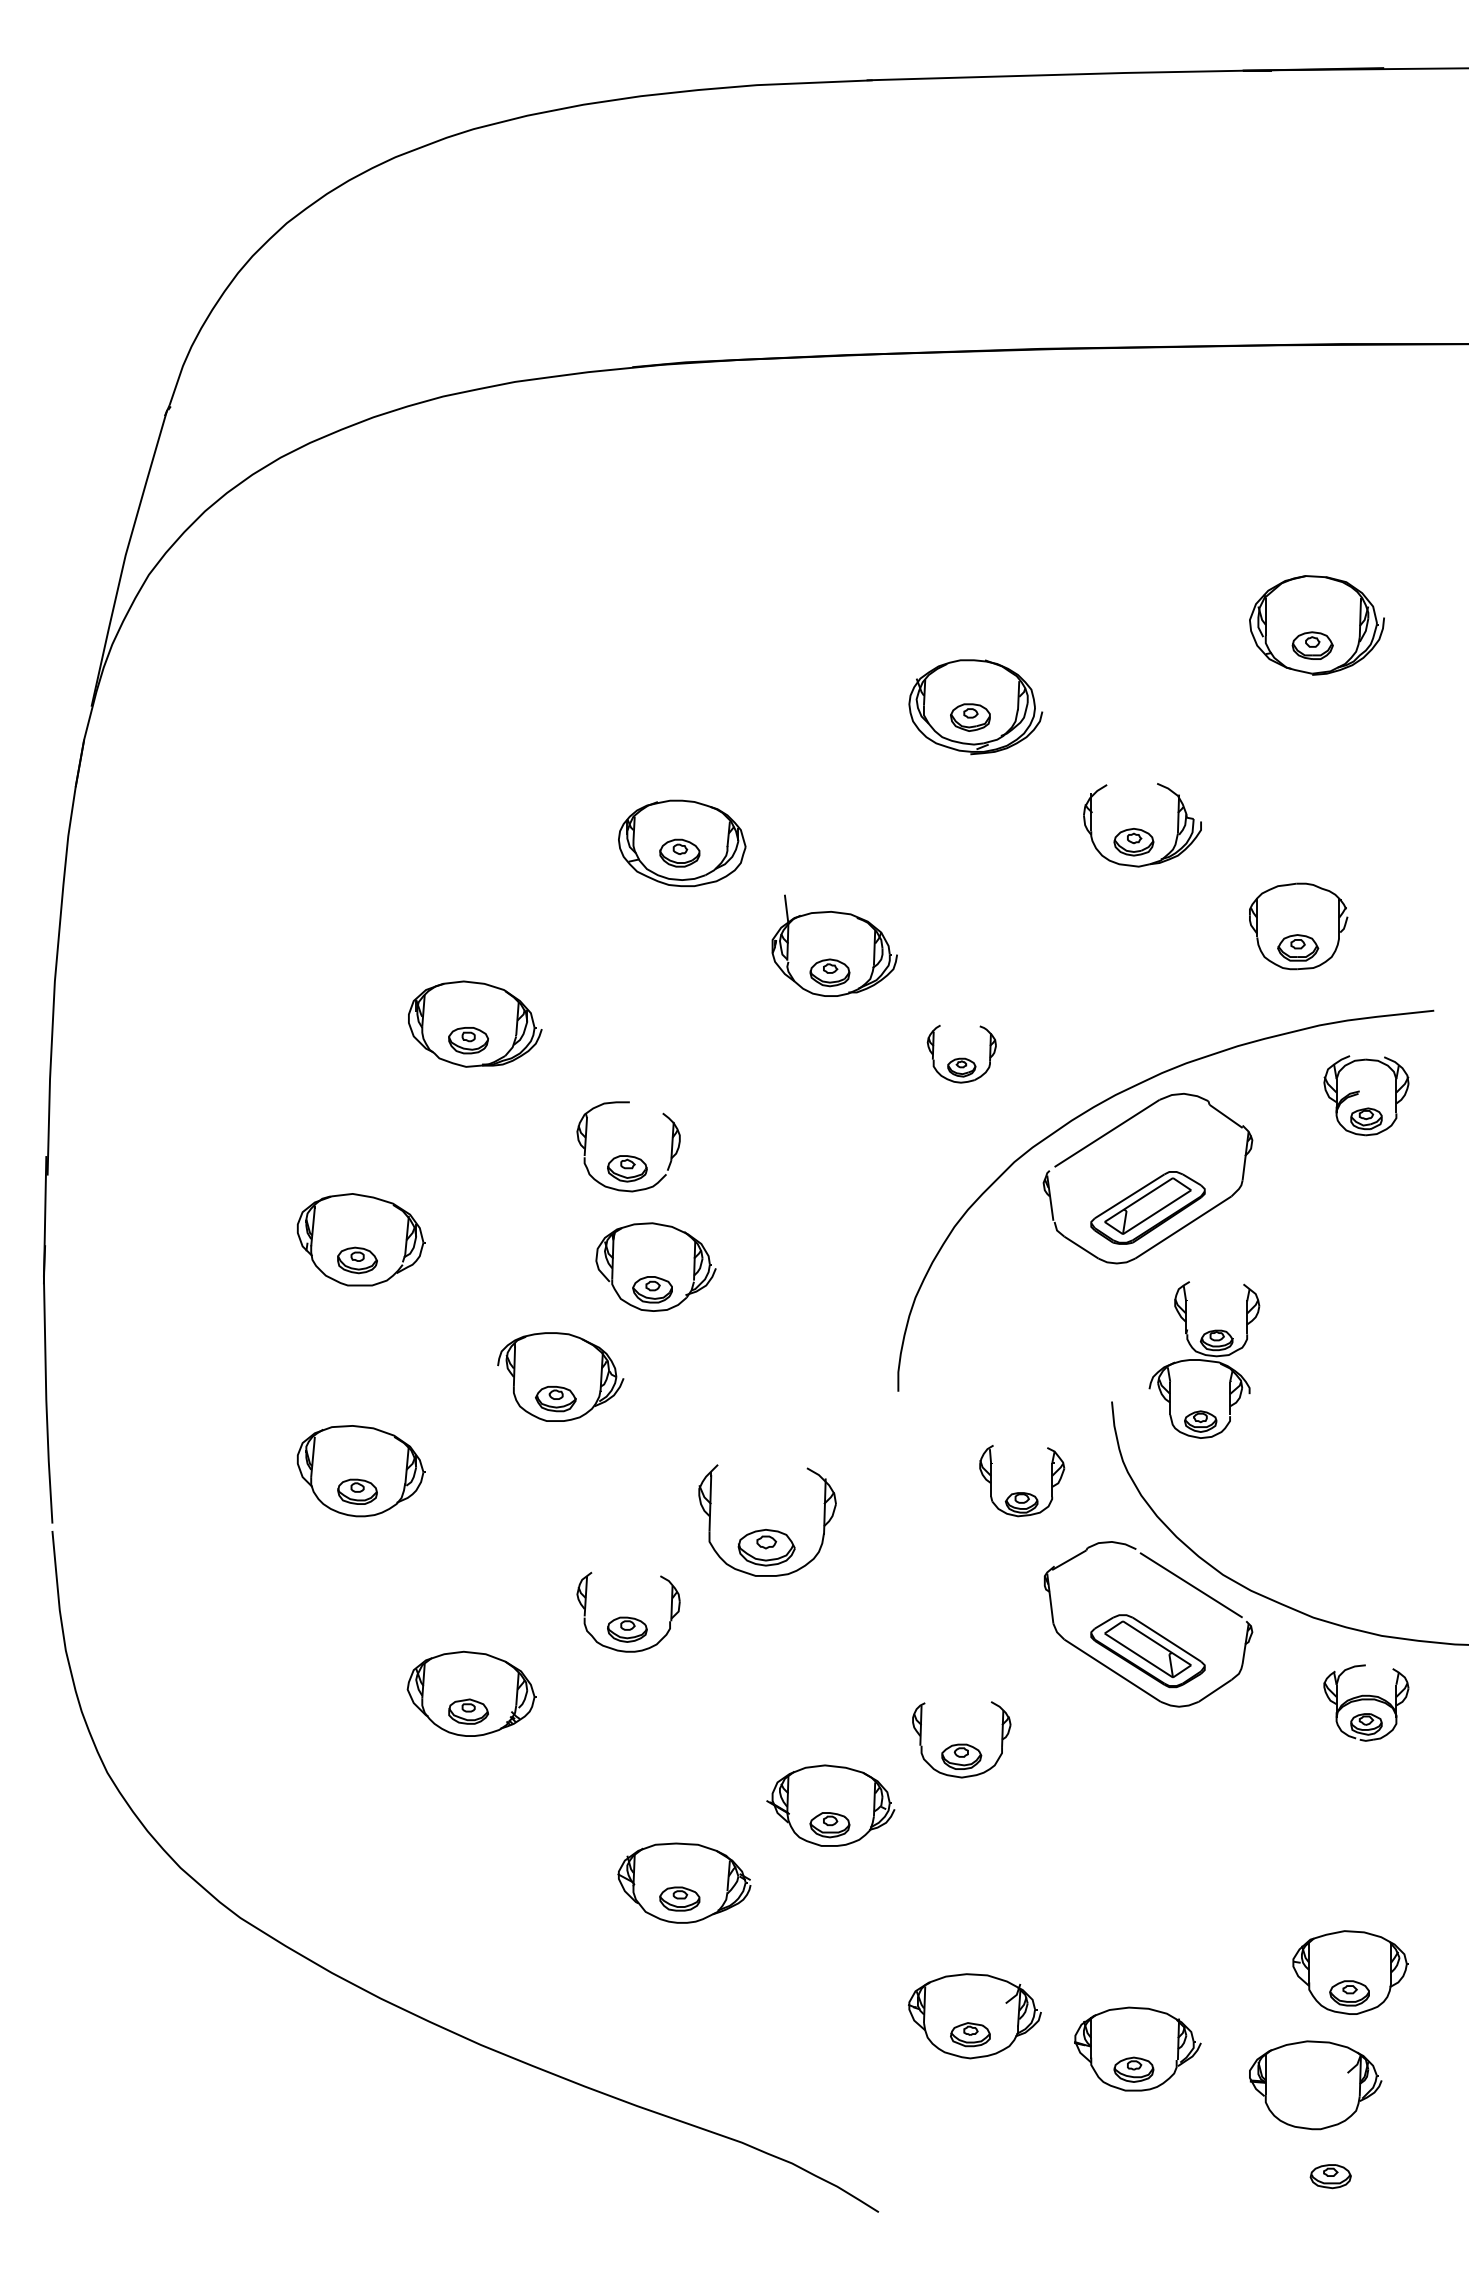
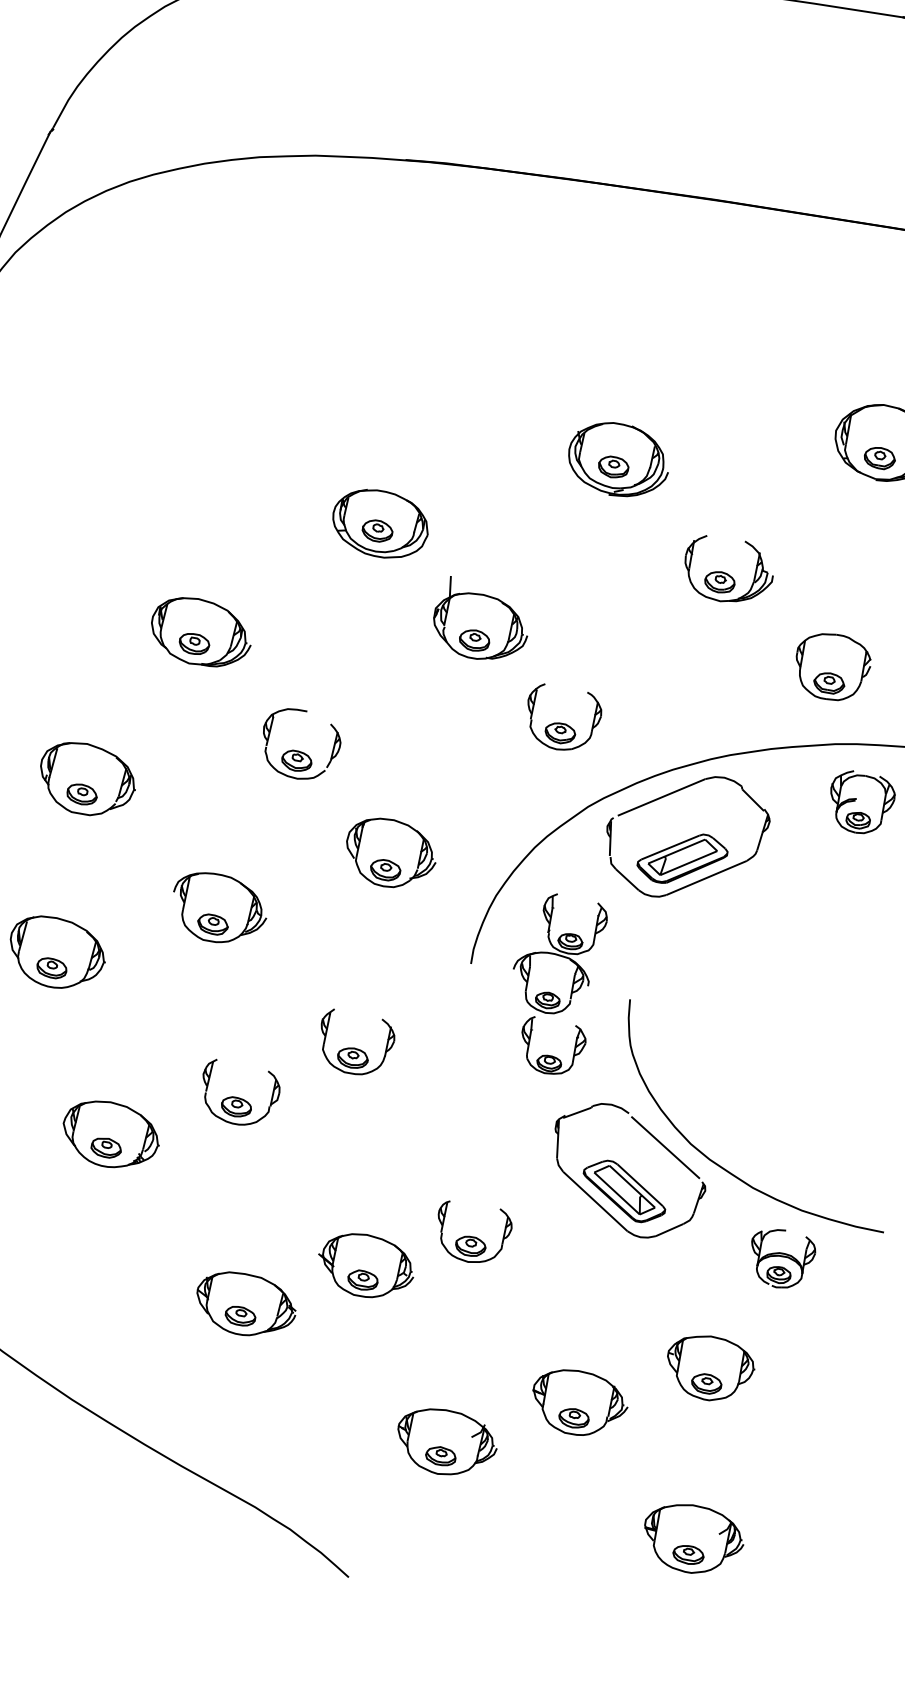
part: (961, 1053) -> (562, 718), size x1.43
part: (655, 1266) -> (390, 853), moved
part: (1204, 1359) -> (558, 954), moved
part: (767, 1520) -> (355, 1043), size x0.71
part: (1350, 1972) -> (710, 1368), moved
part: (1137, 2048) -> (579, 1402), moved
part: (1330, 2176) -> (688, 1554), moved

